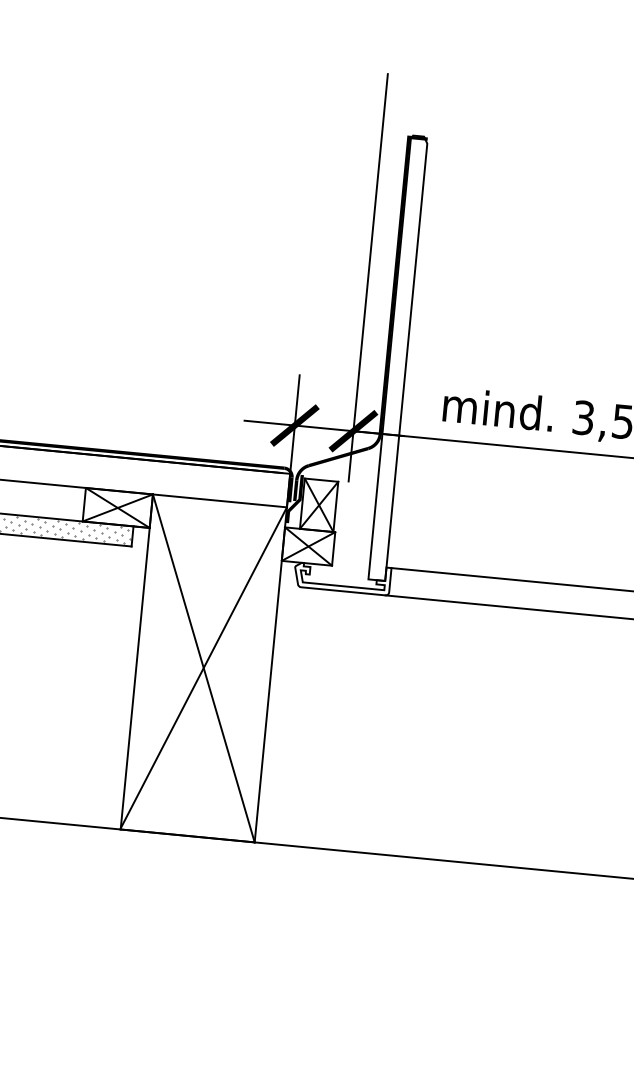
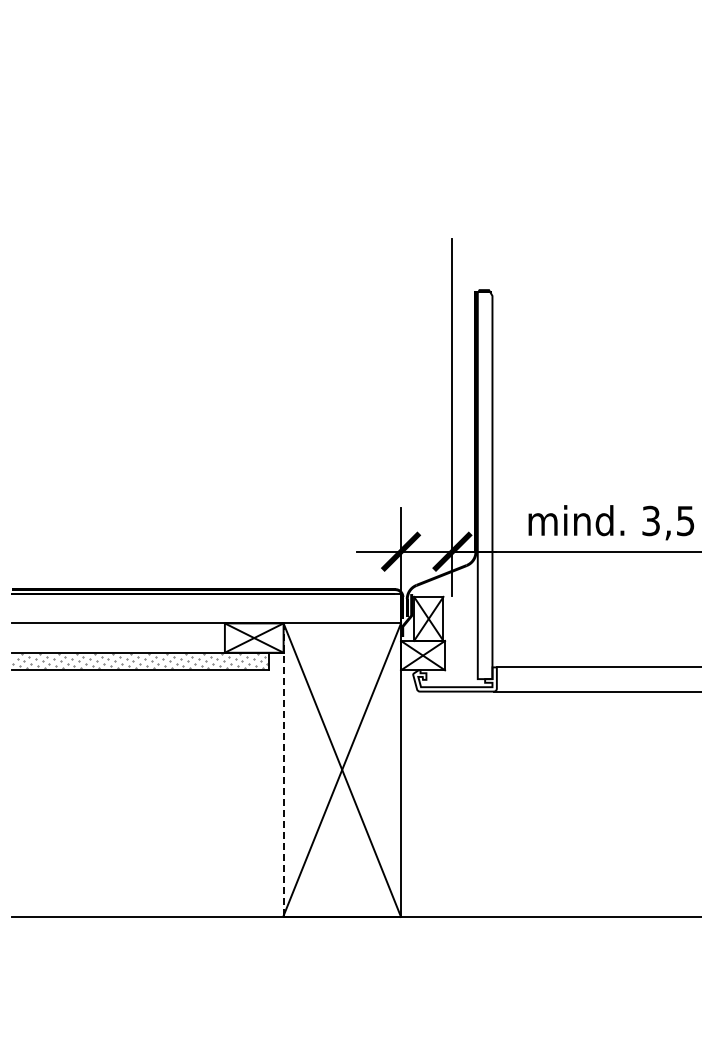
line: (136, 662) -> (283, 770), solid -> dashed

